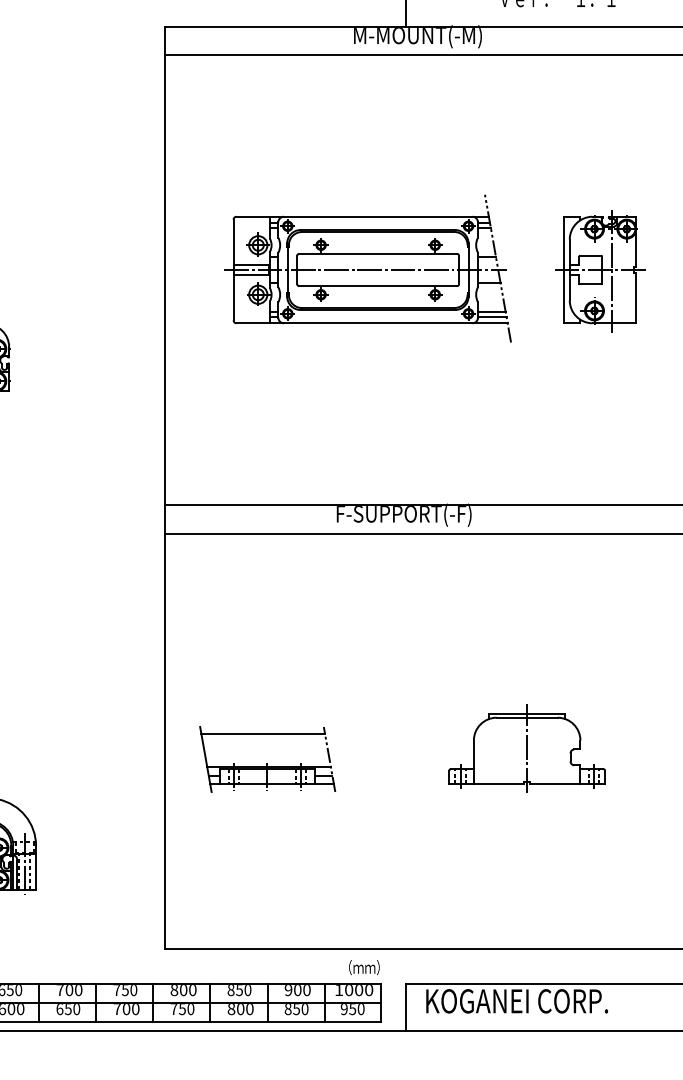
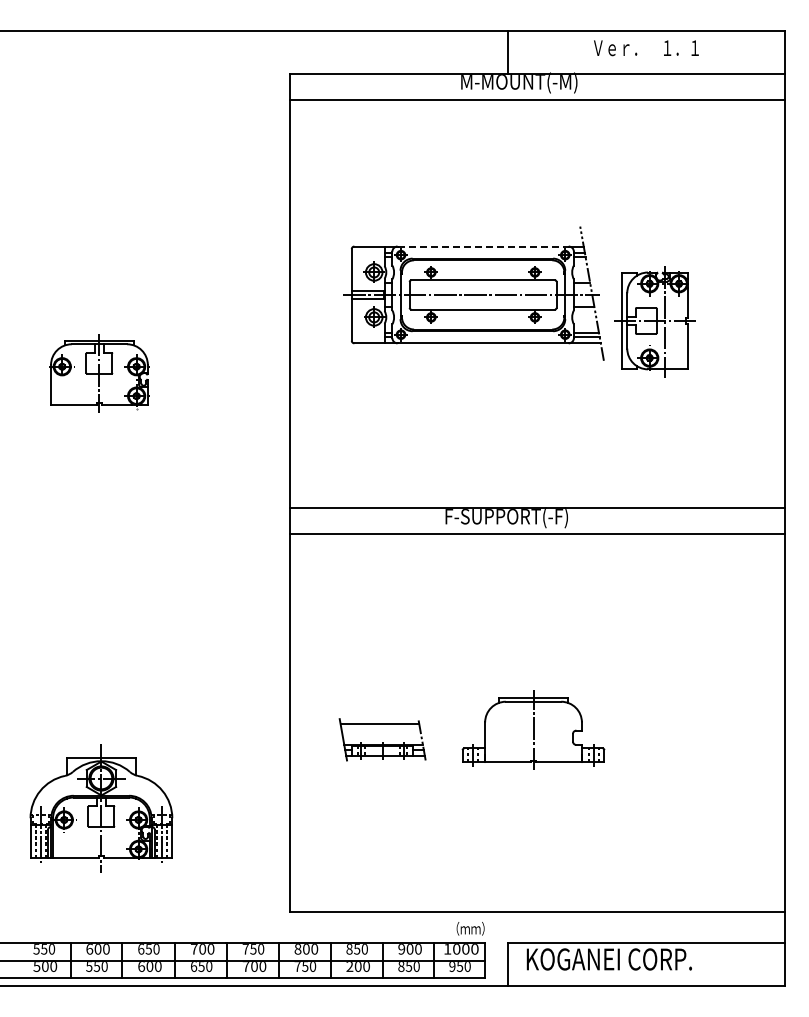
line: (378, 216) -> (483, 246), solid -> dashed
part: (599, 270) -> (654, 321), moved
part: (527, 748) -> (533, 729), moved
part: (267, 759) -> (382, 739), size x0.7
text: (231, 1009) -> (349, 966), 800 -> 200

